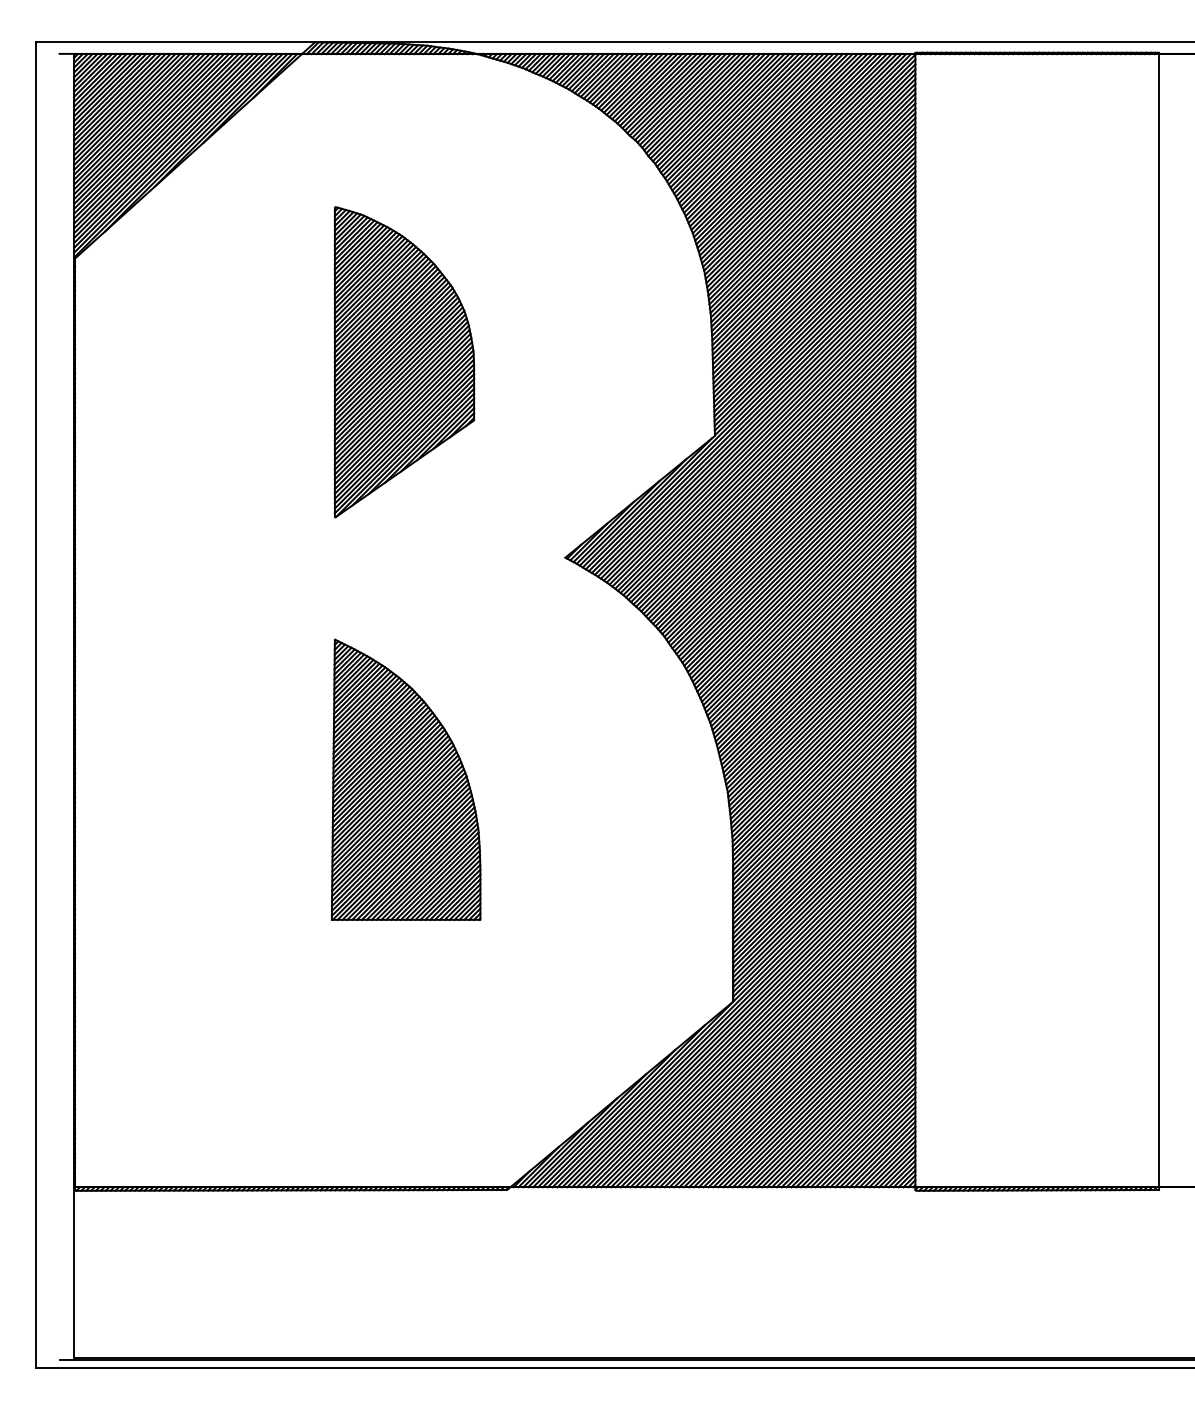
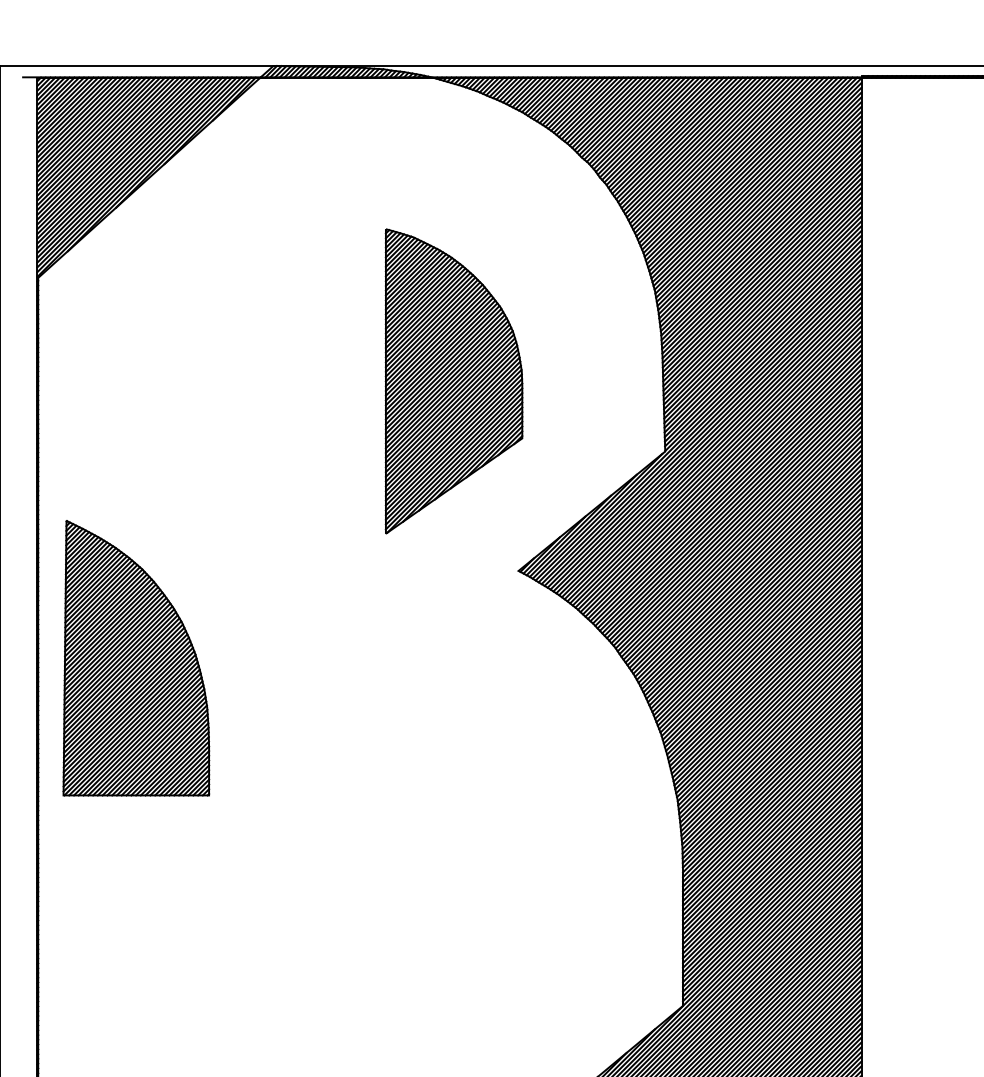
part: (404, 362) -> (454, 381), moved
part: (405, 779) -> (135, 657), moved

